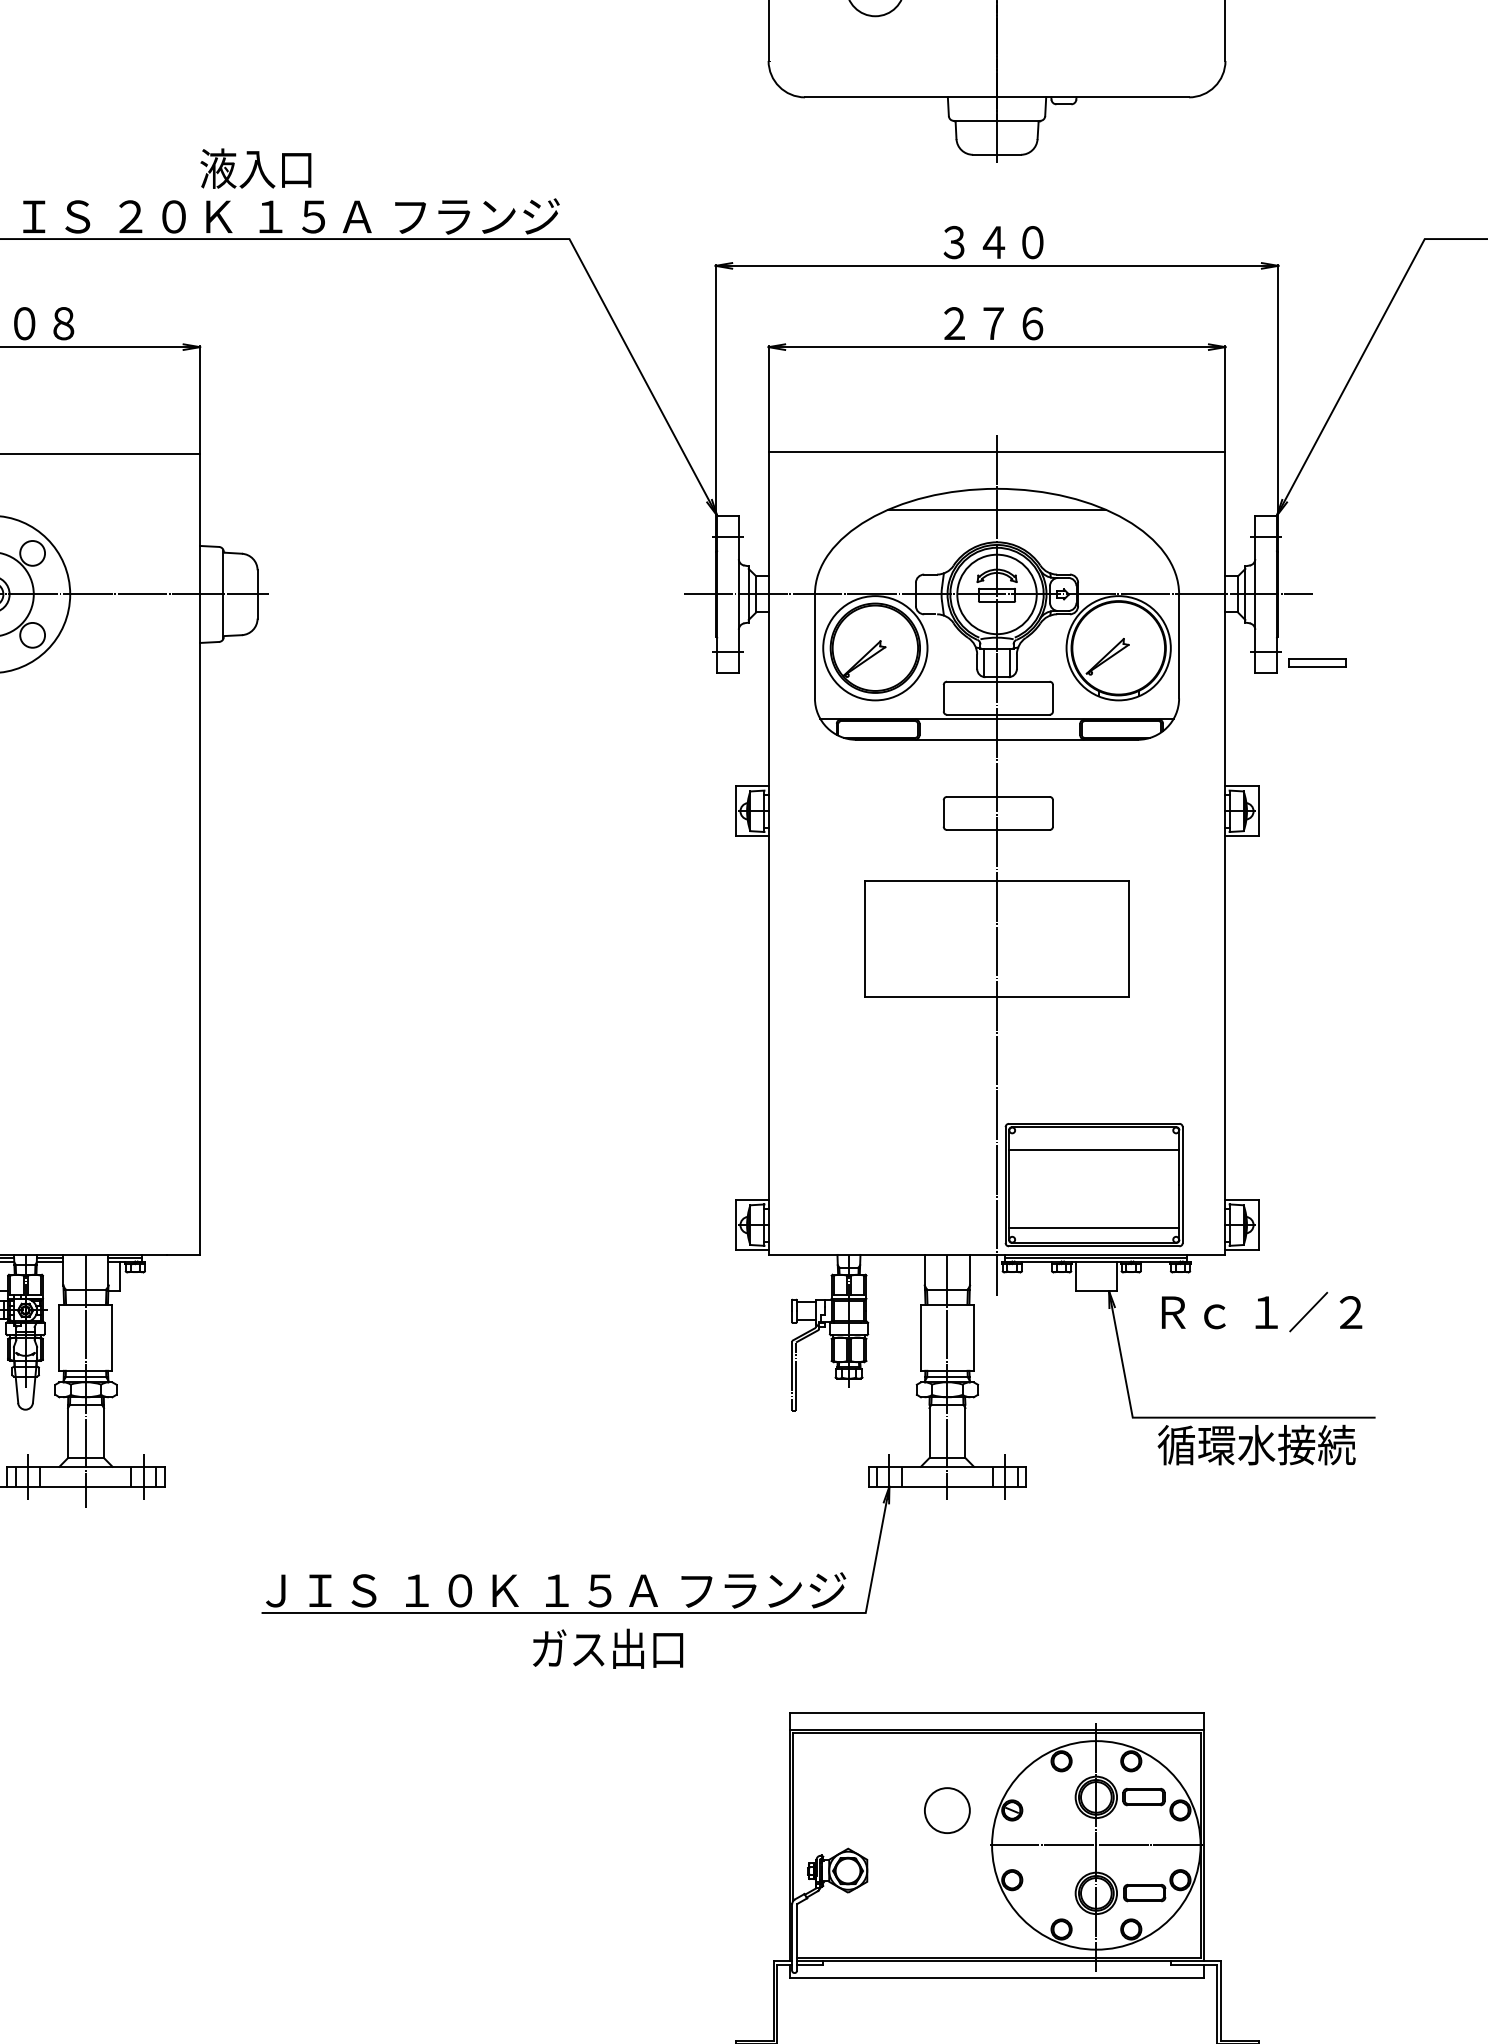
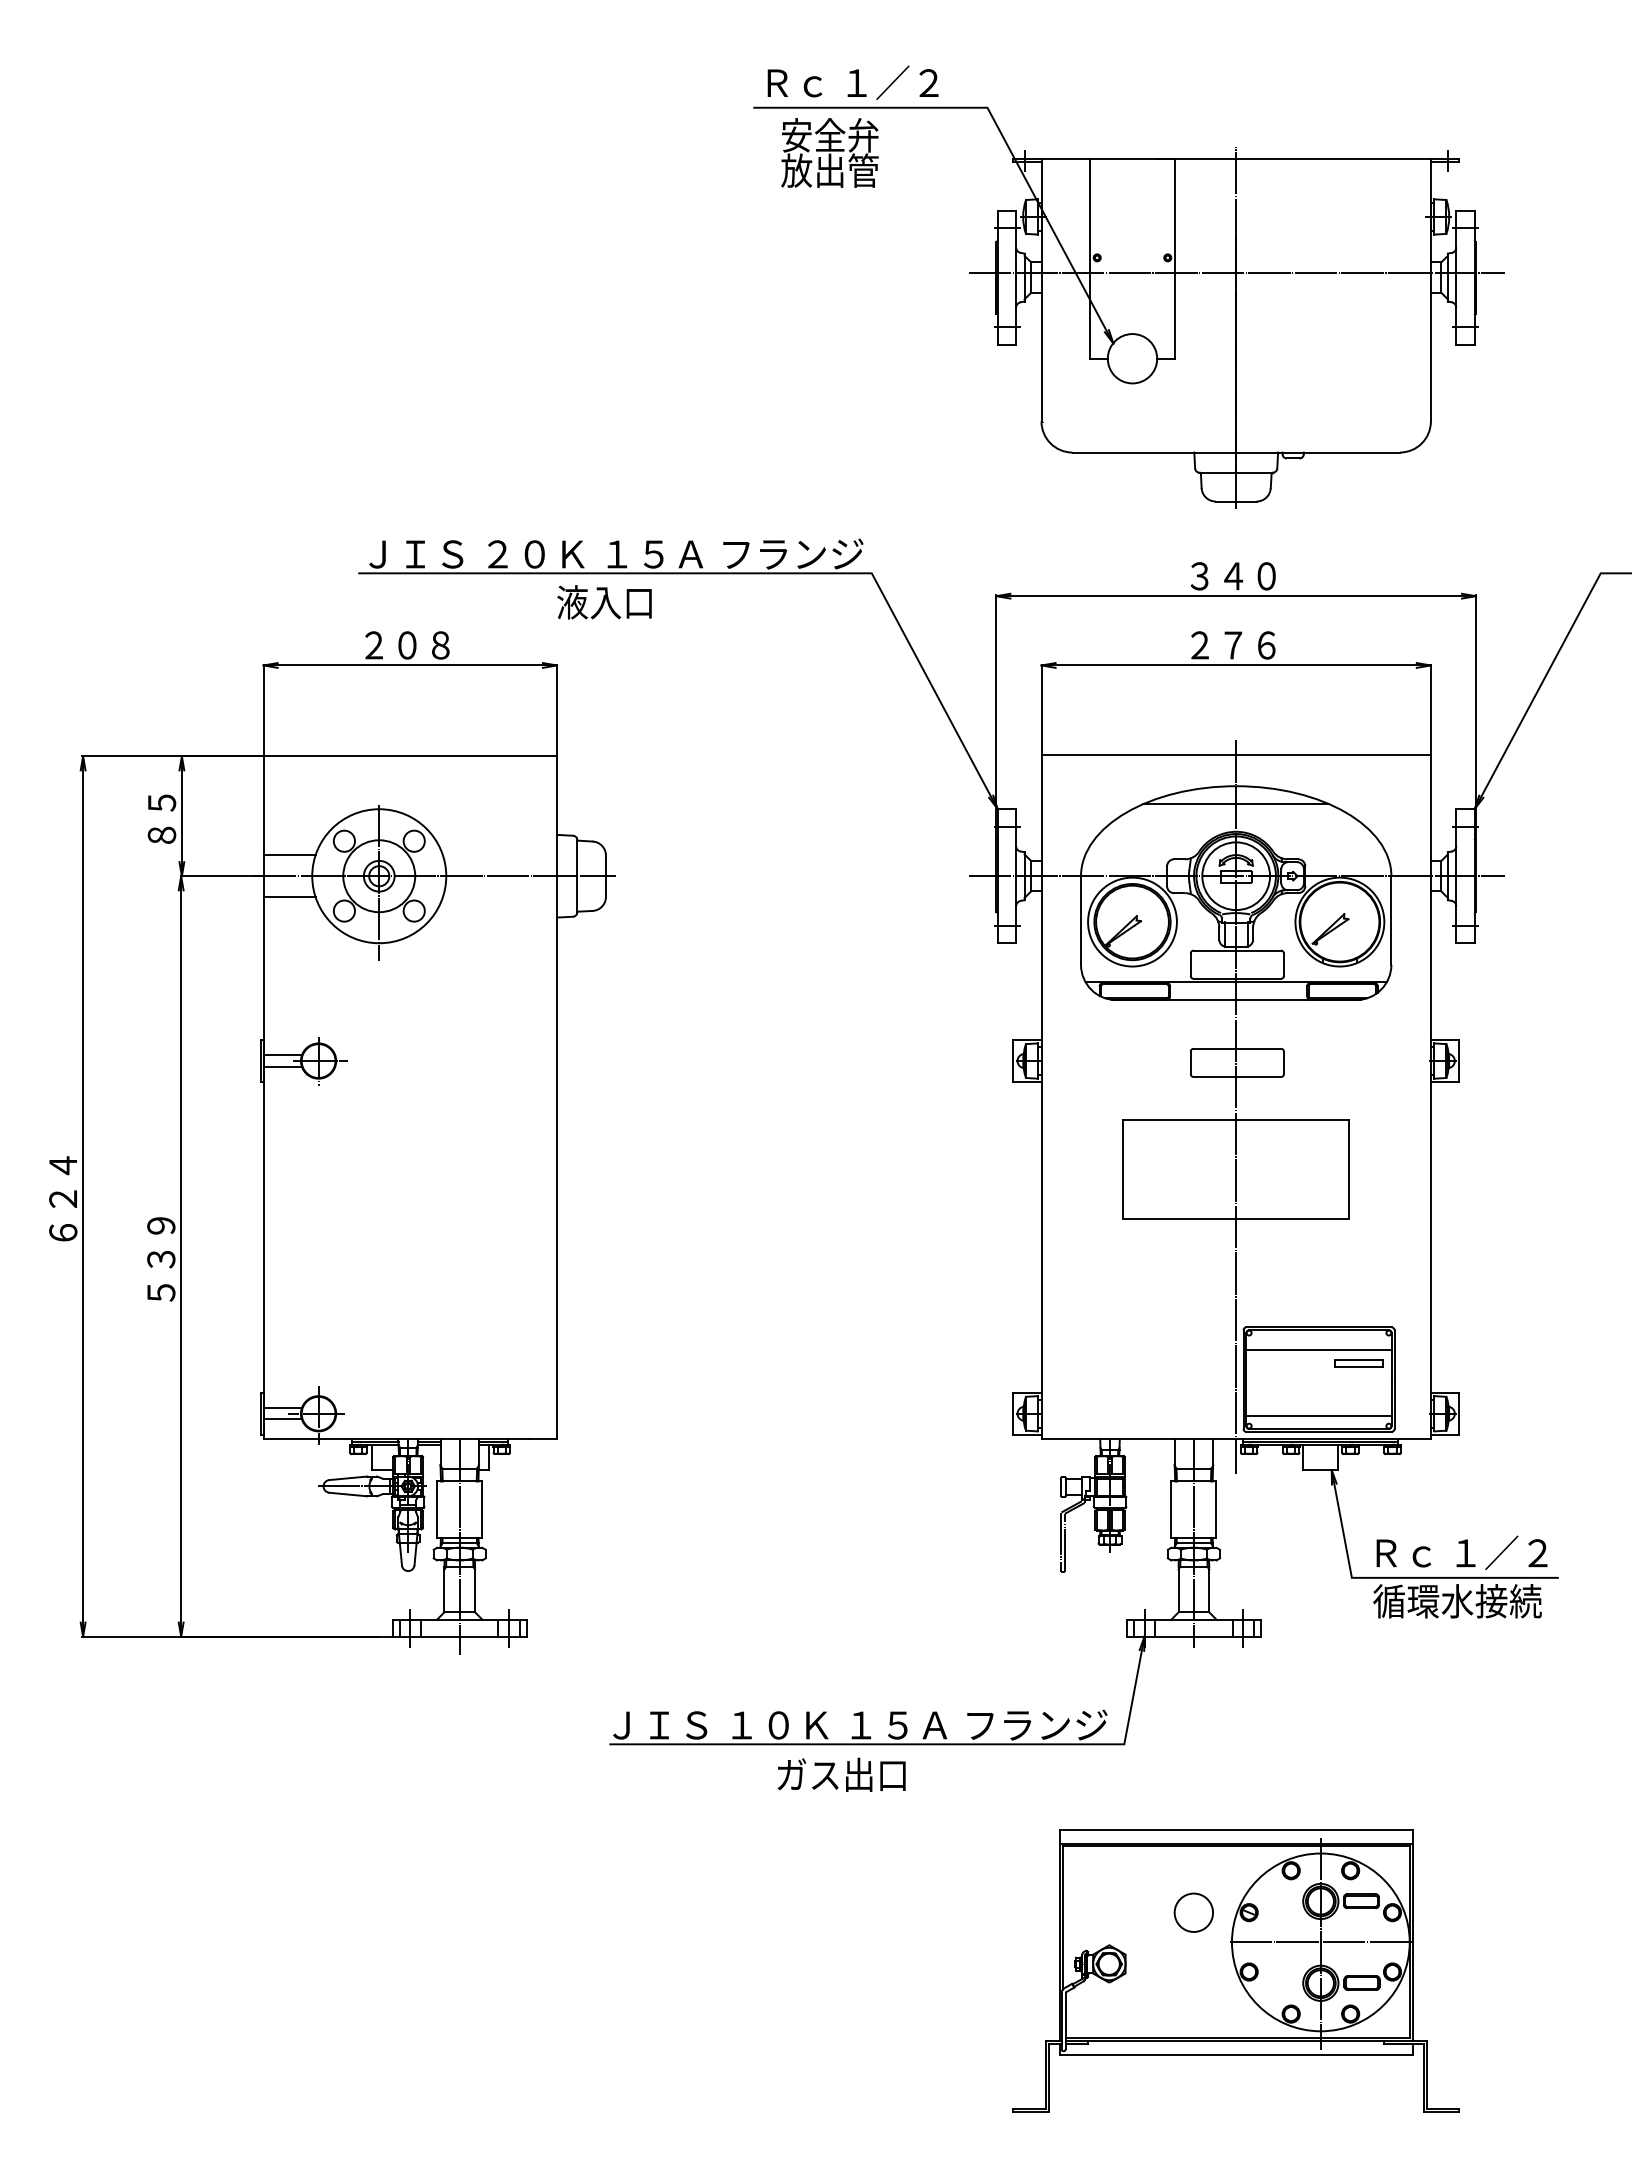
text: (255, 168) -> (604, 602), moved
part: (1316, 662) -> (1358, 1363), moved
text: (1261, 1311) -> (1461, 1552), moved
text: (607, 1648) -> (841, 1774), moved

